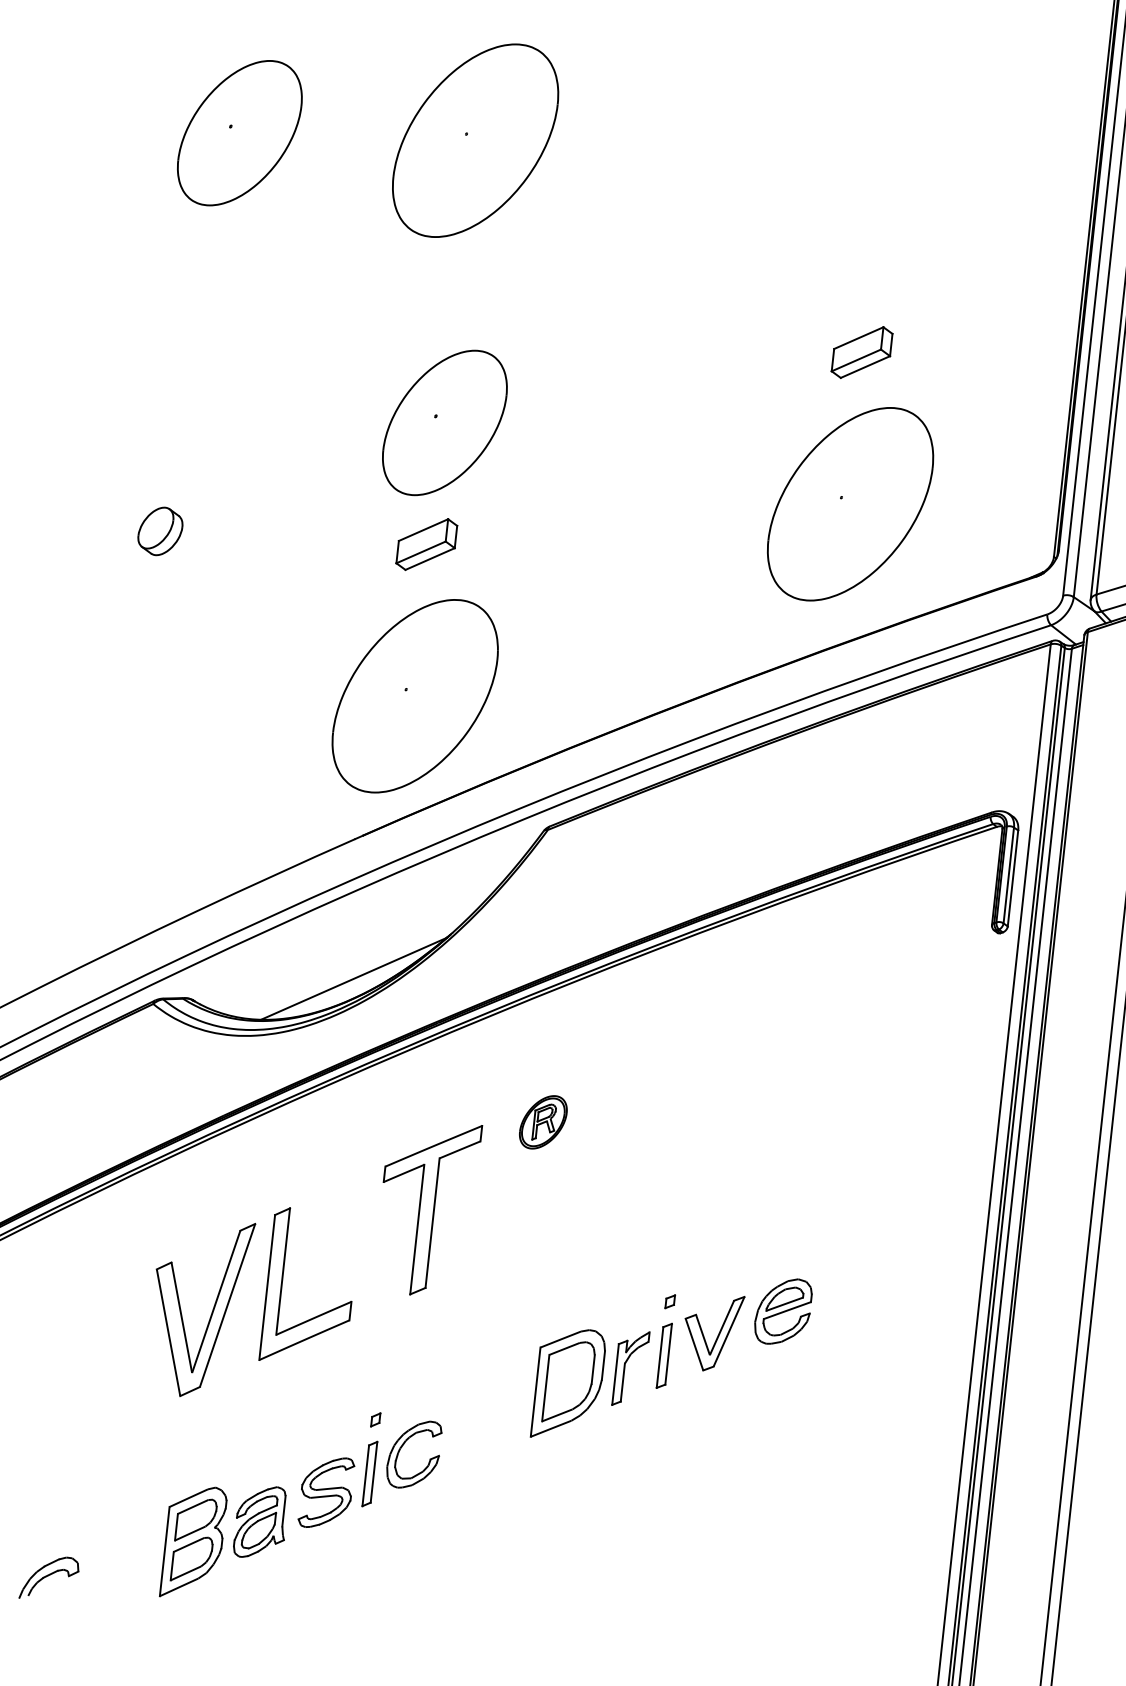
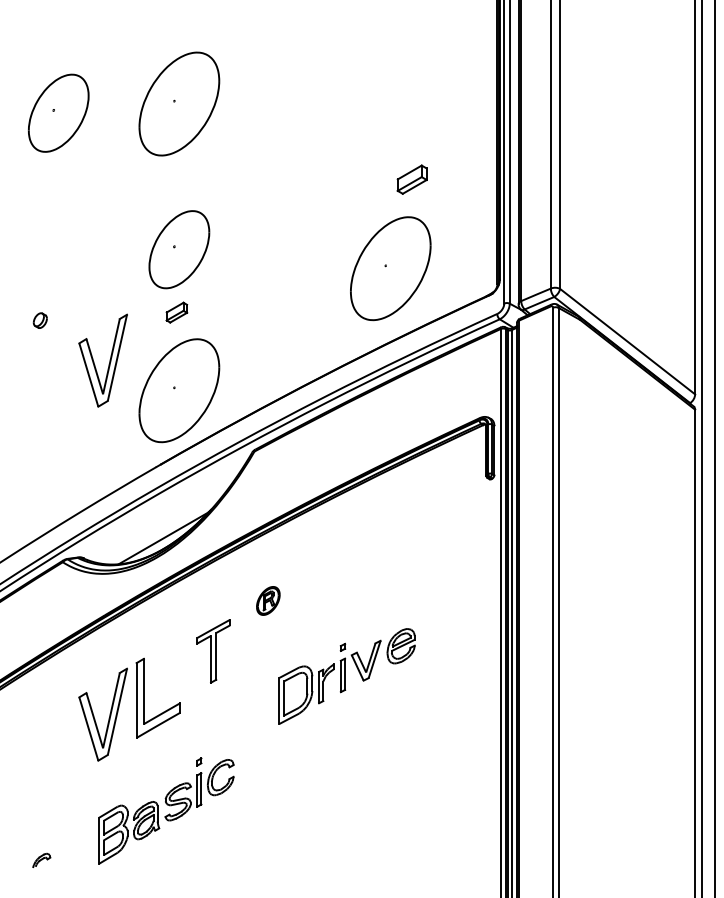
part: (860, 352) -> (411, 179), moved
part: (160, 530) -> (40, 320), size x0.6
part: (426, 544) -> (176, 312), size x0.7
part: (286, 622) -> (109, 360), added
part: (426, 1208) -> (213, 651), size x0.7
part: (670, 1358) -> (346, 676), moved
part: (49, 1577) -> (41, 860), size x0.6

